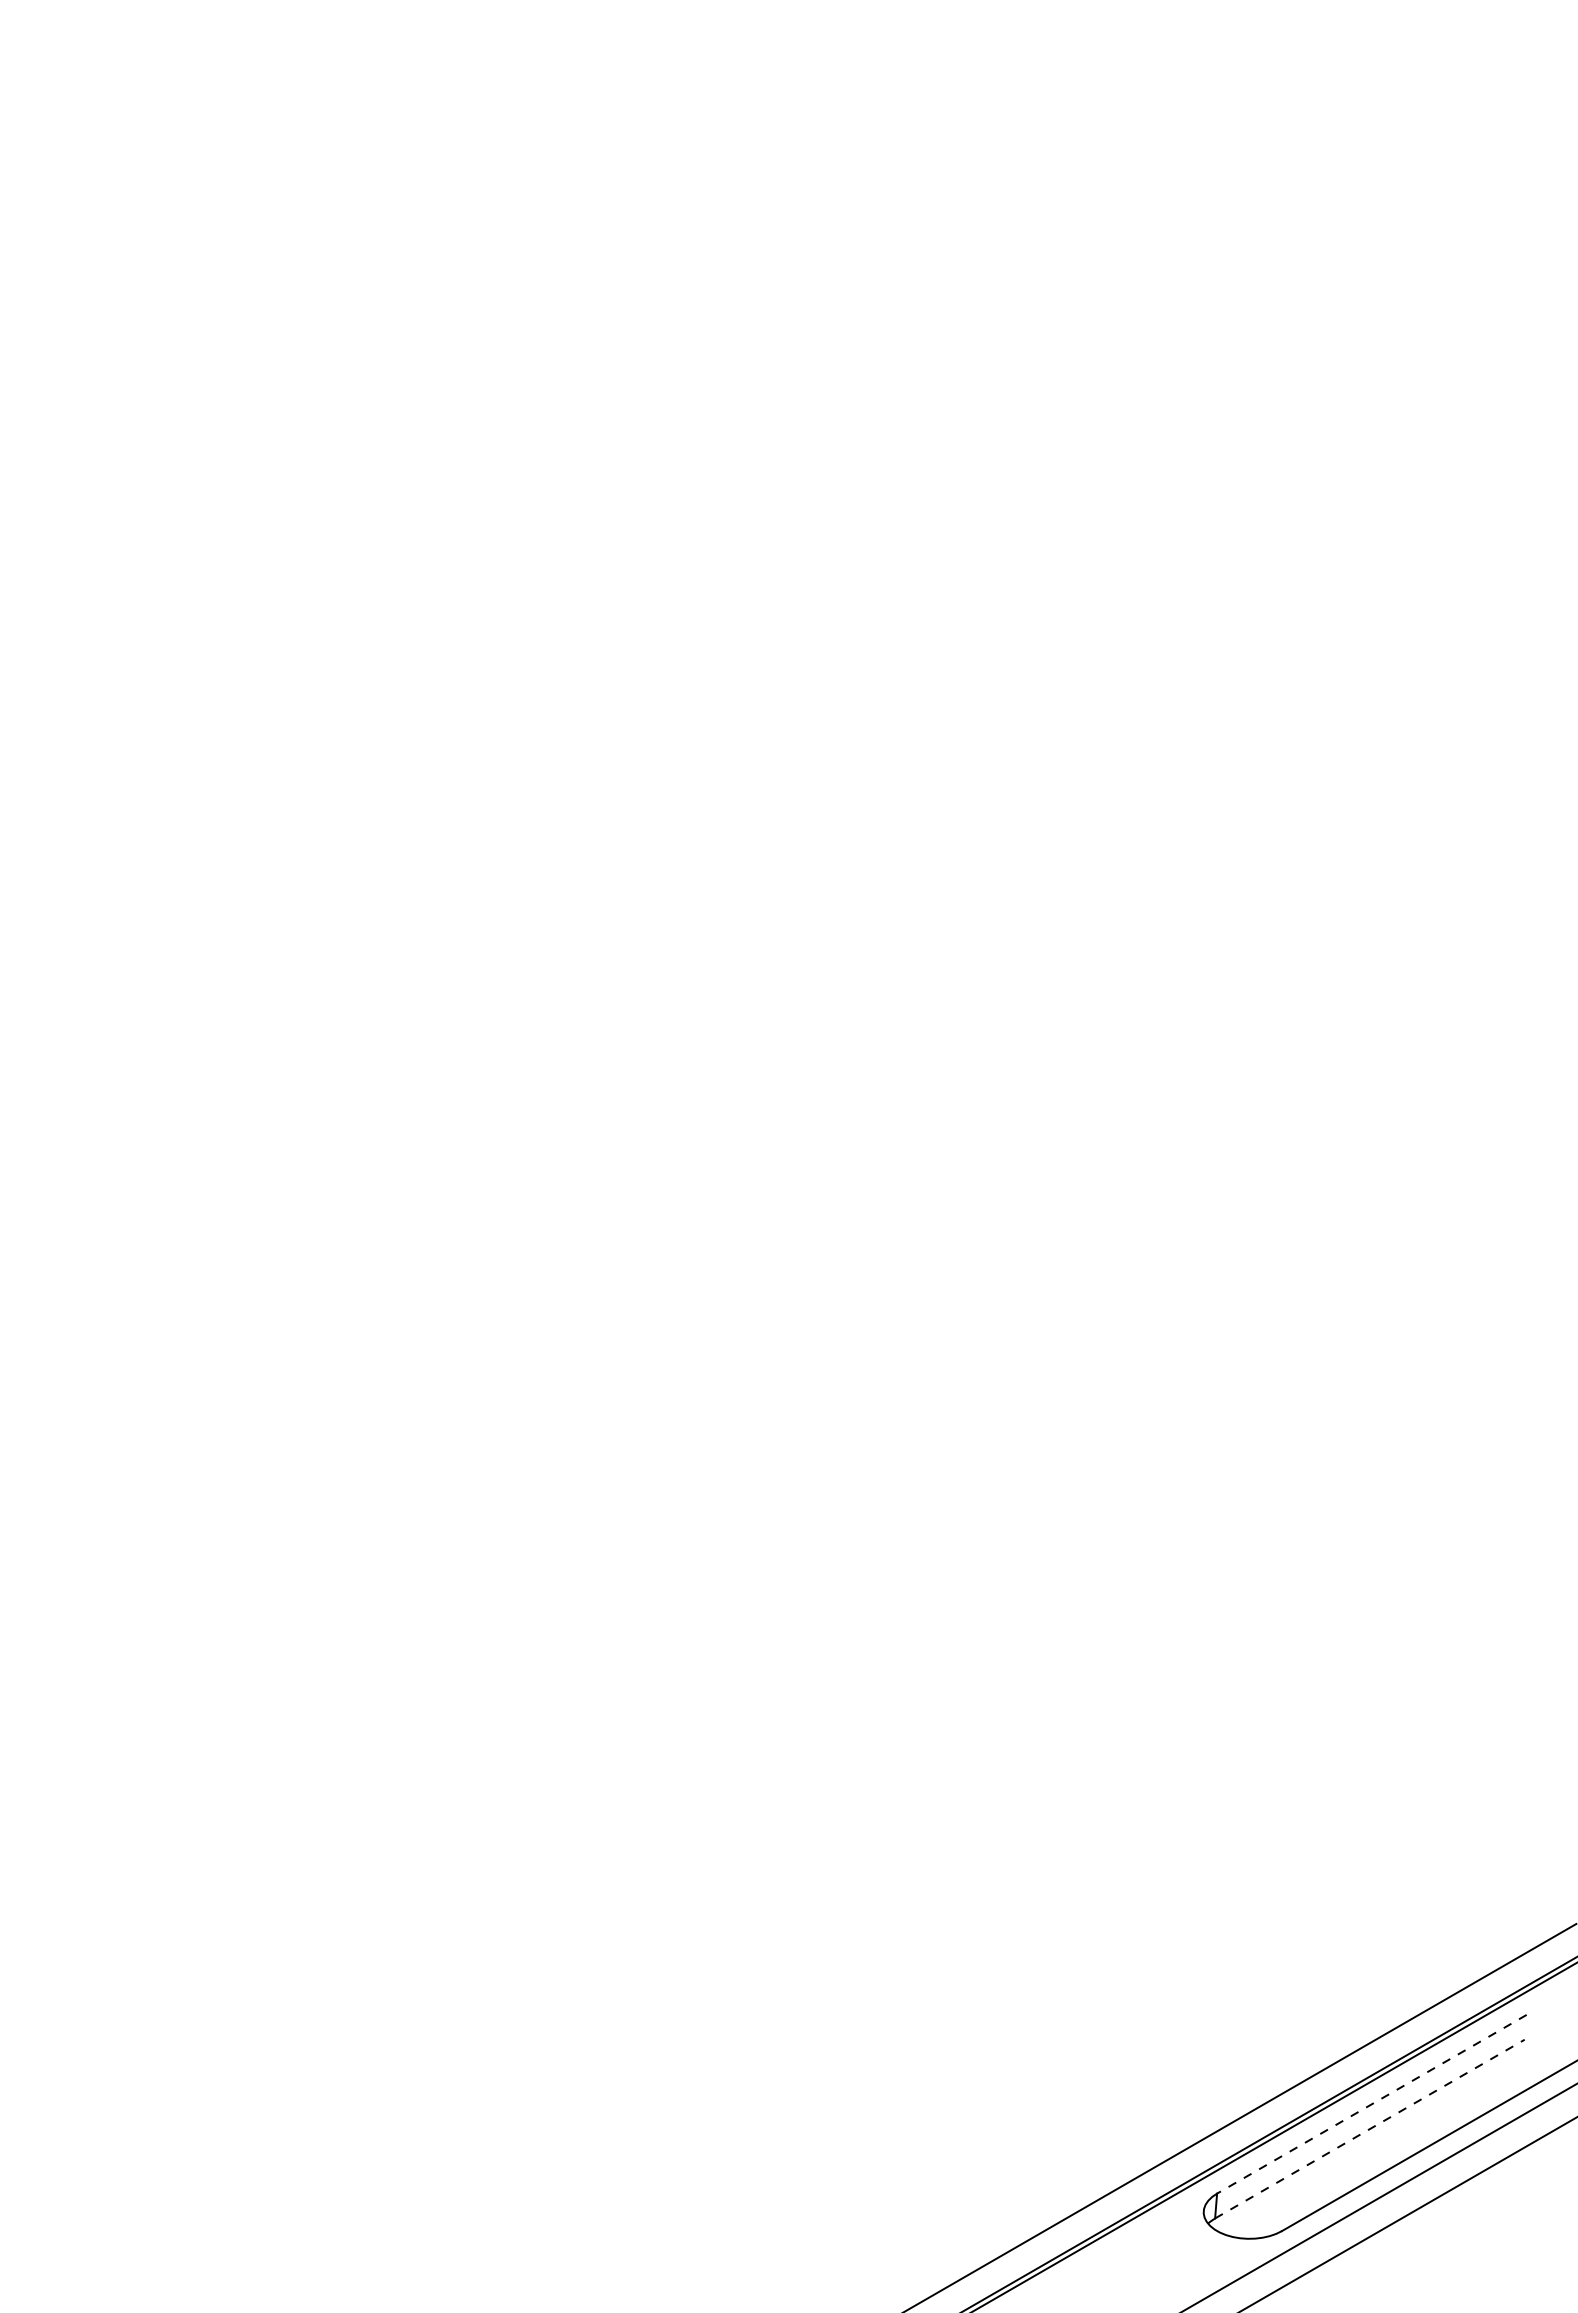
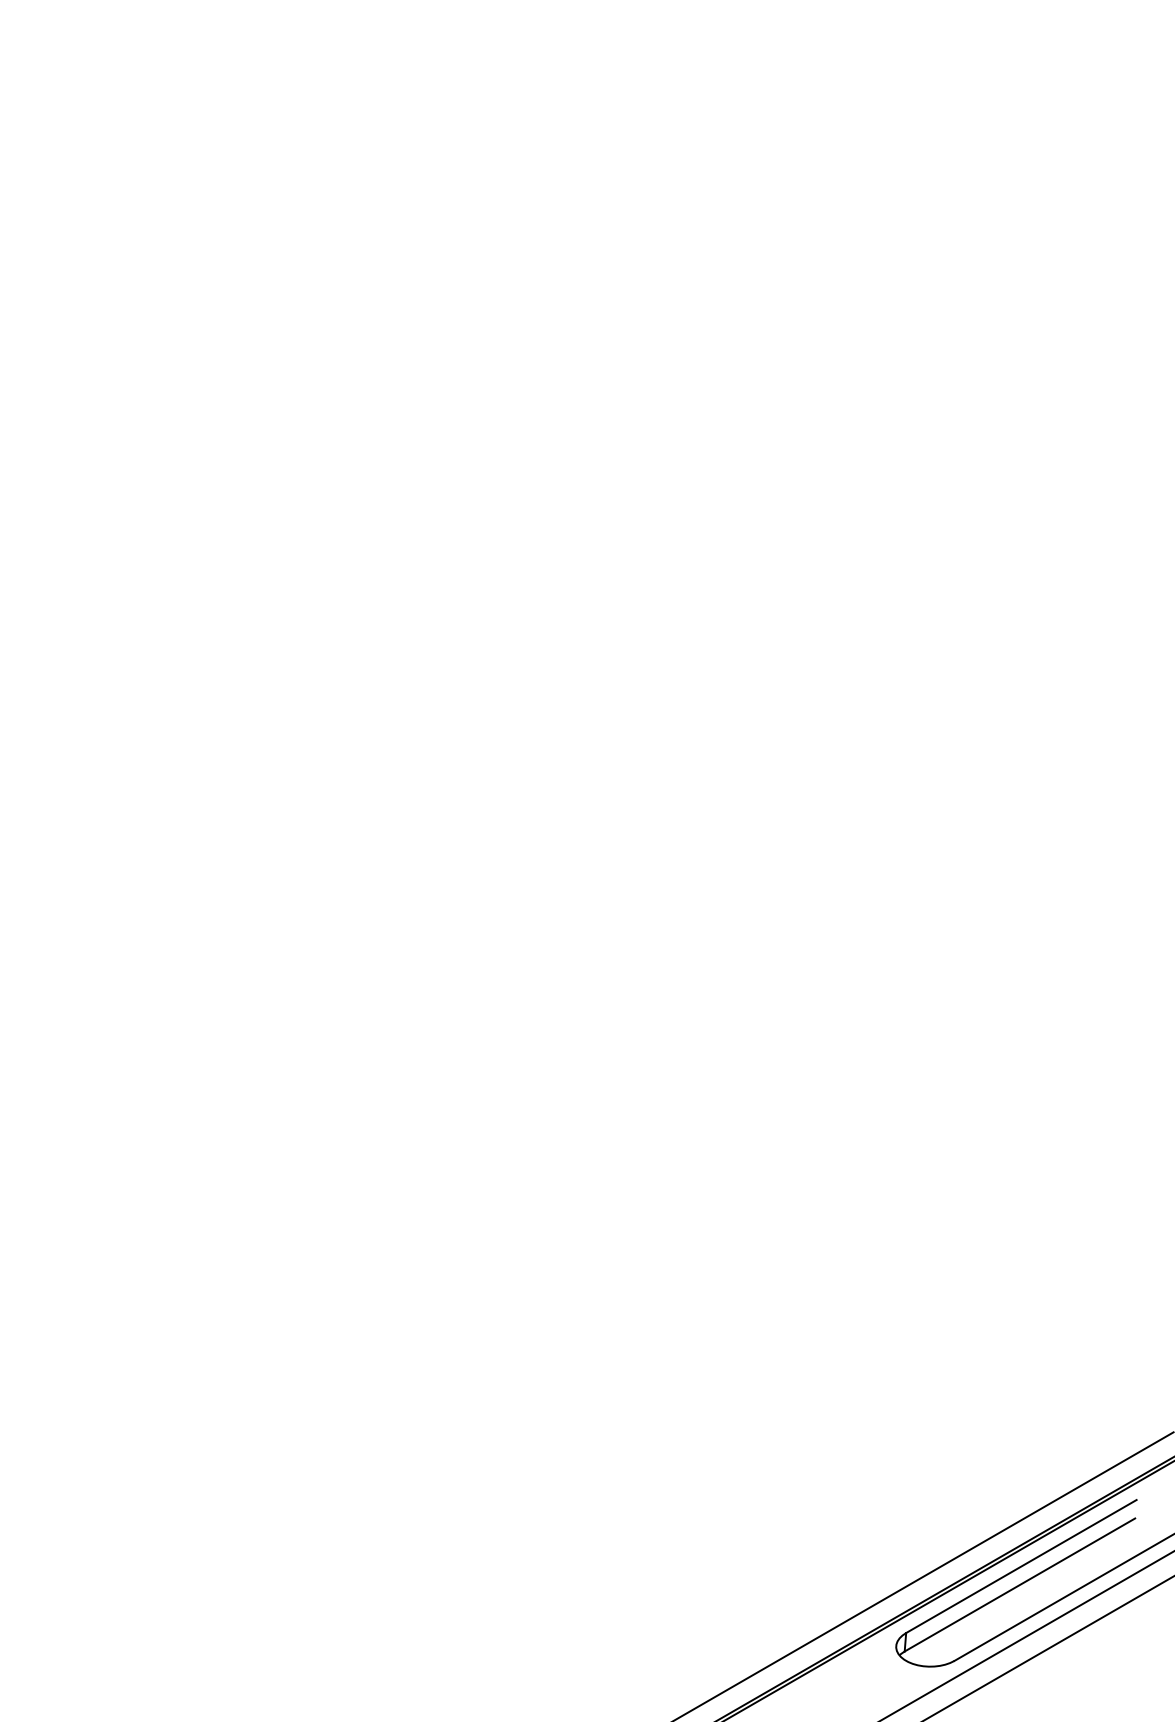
line: (1371, 2104) -> (1021, 1566), dashed -> solid
line: (1369, 2129) -> (1019, 1585), dashed -> solid

